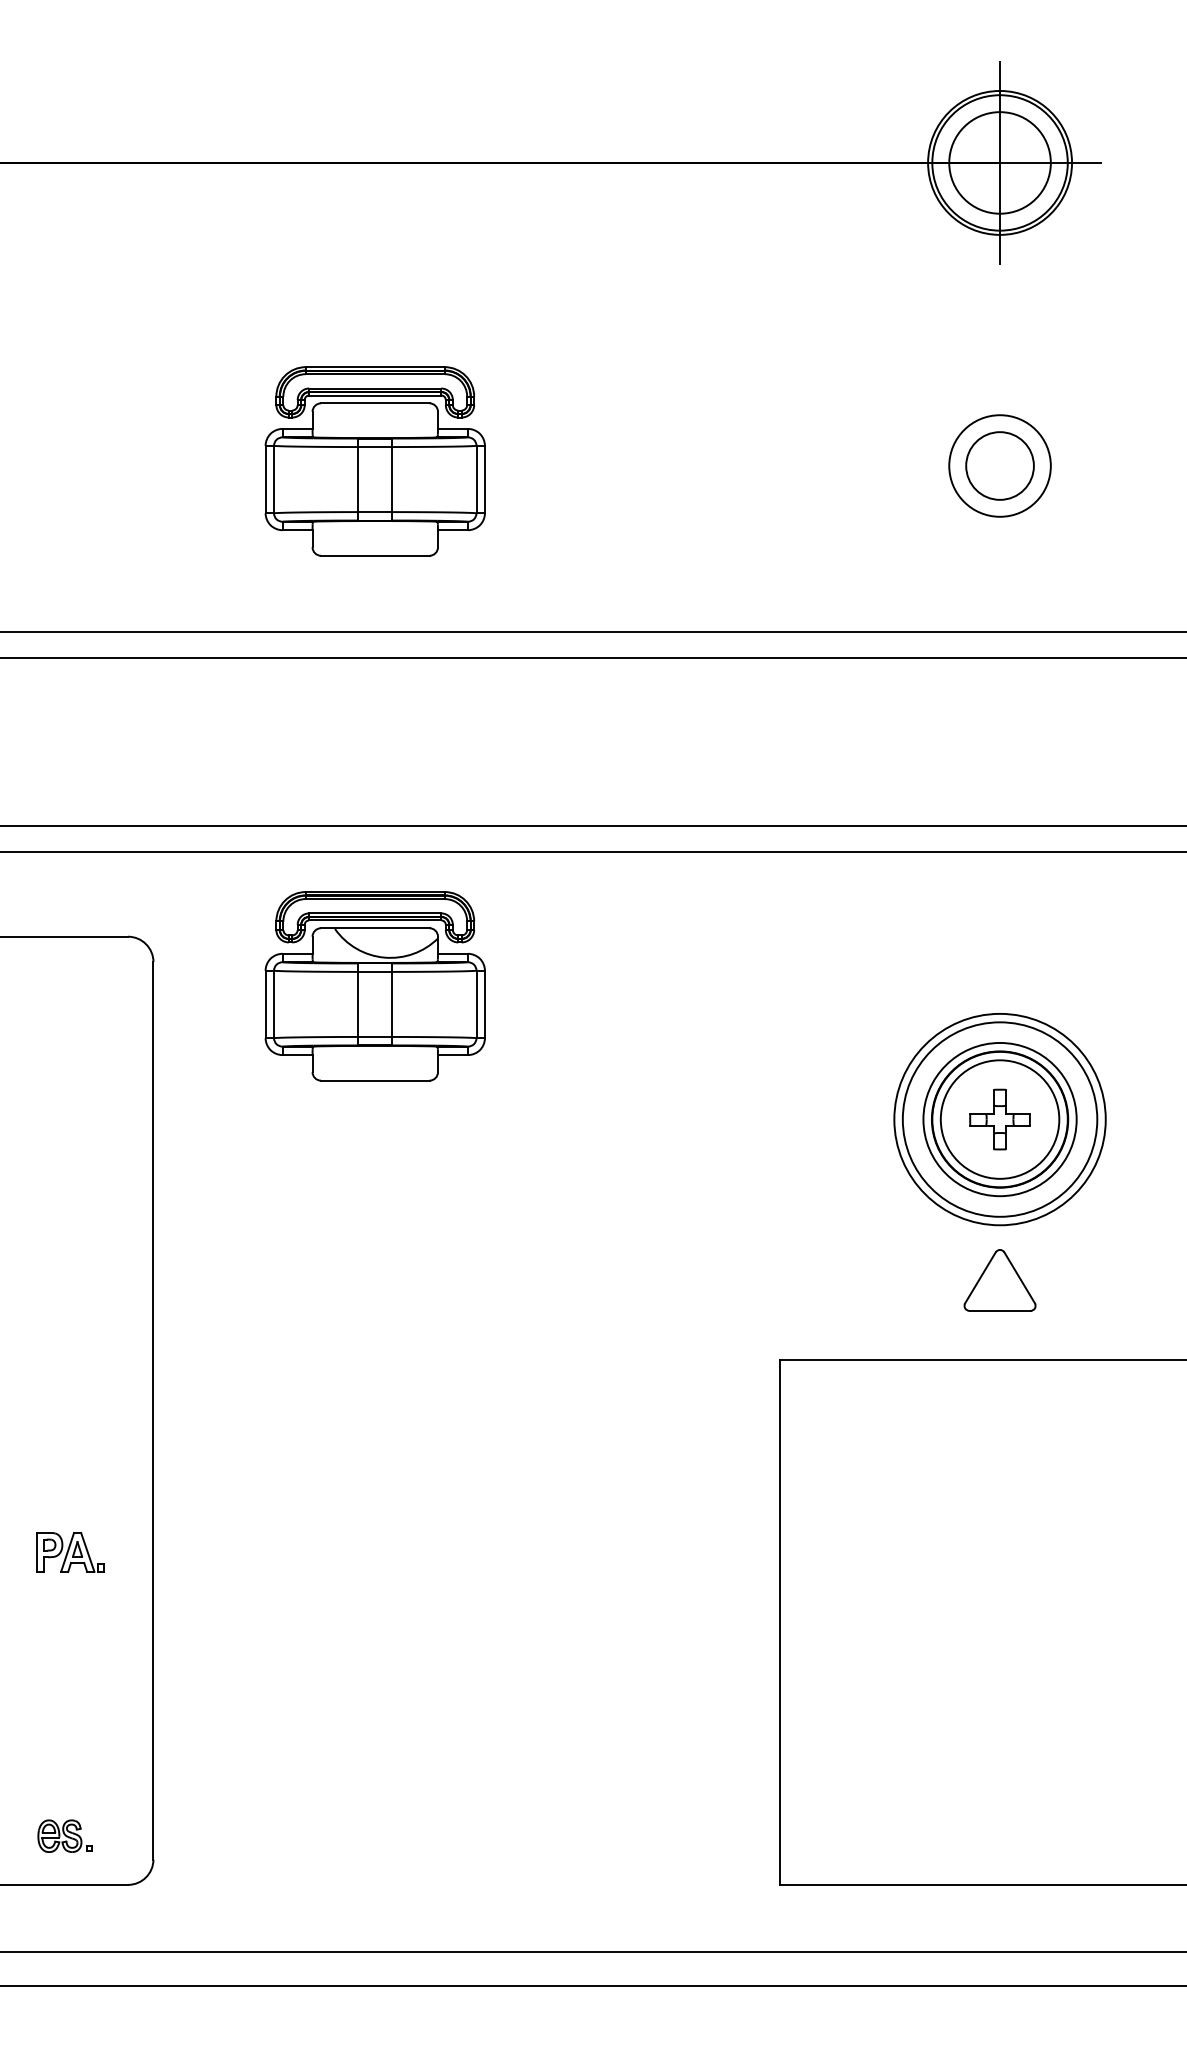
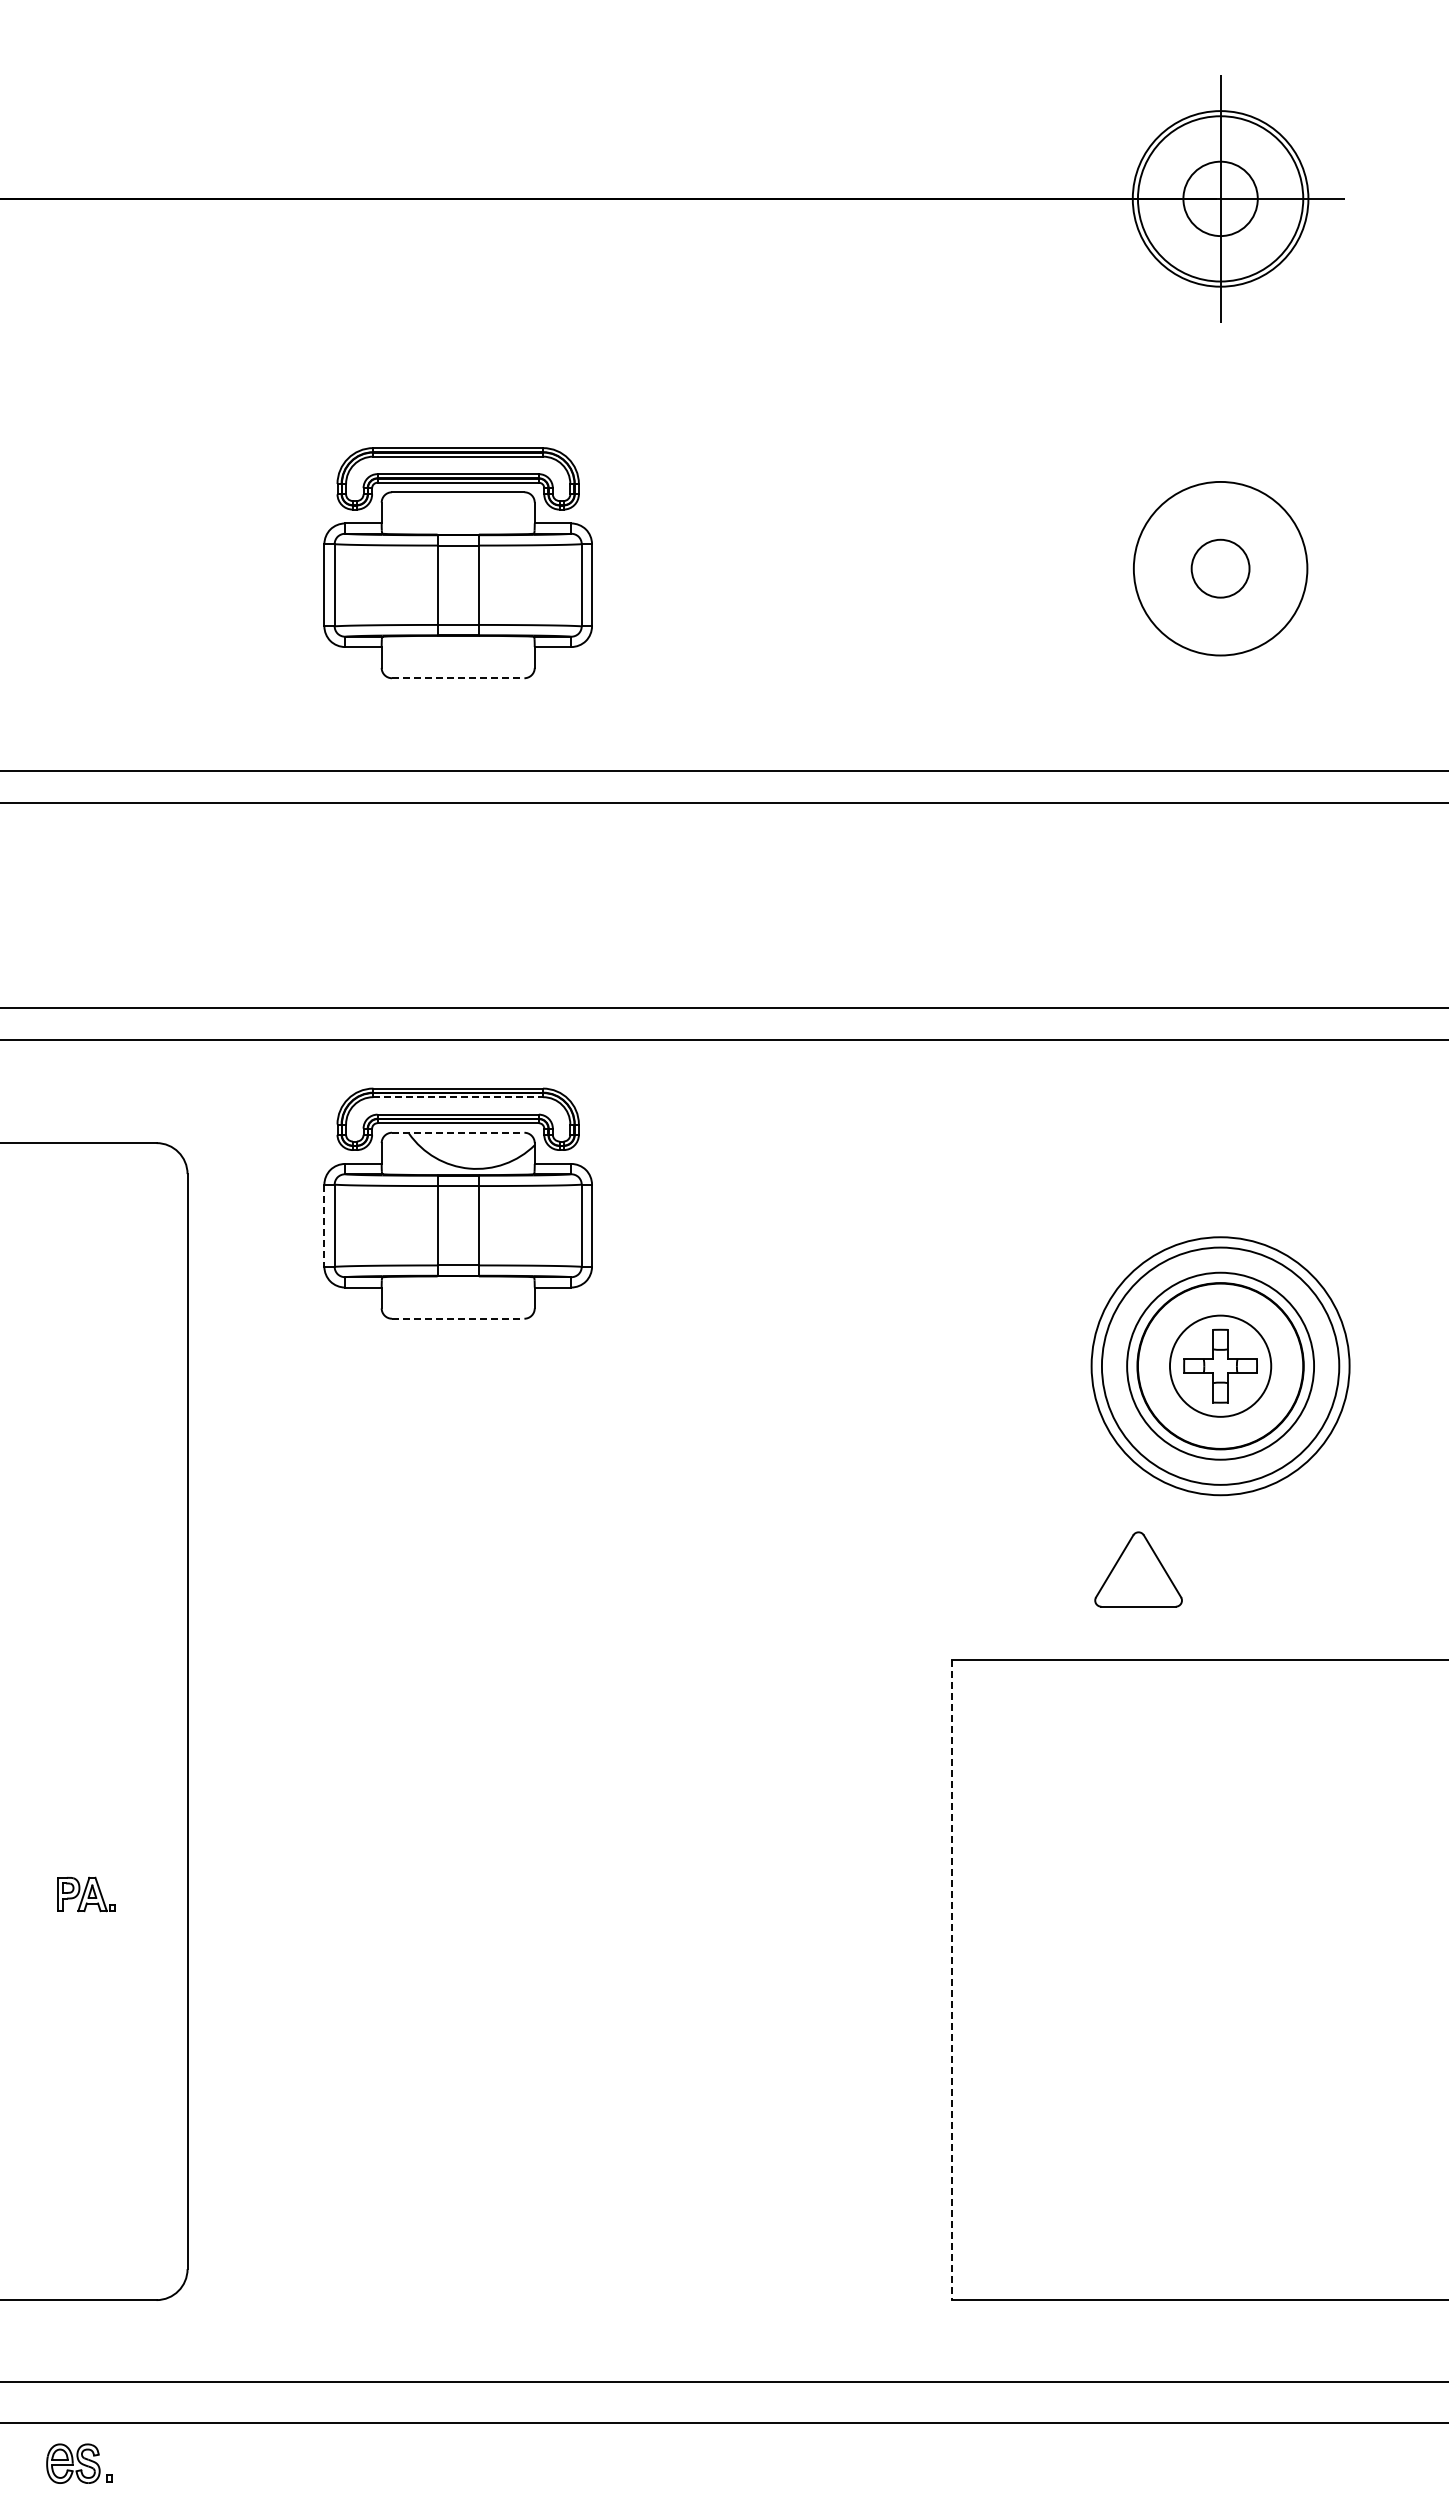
circle: (999, 162) -> (1220, 198), size x0.6
circle: (999, 465) -> (1220, 568), size x0.7
circle: (999, 465) -> (1220, 568), size x1.4
line: (375, 555) -> (458, 678), solid -> dashed
line: (375, 899) -> (458, 1097), solid -> dashed
line: (375, 928) -> (458, 1132), solid -> dashed
line: (265, 1005) -> (324, 1226), solid -> dashed
line: (375, 1080) -> (458, 1318), solid -> dashed
circle: (999, 1118) -> (1220, 1365), size x0.7
part: (999, 1280) -> (1138, 1569), moved
part: (70, 1552) -> (86, 1894), size x0.7
line: (780, 1622) -> (952, 1980), solid -> dashed
part: (64, 1836) -> (79, 2463), moved

